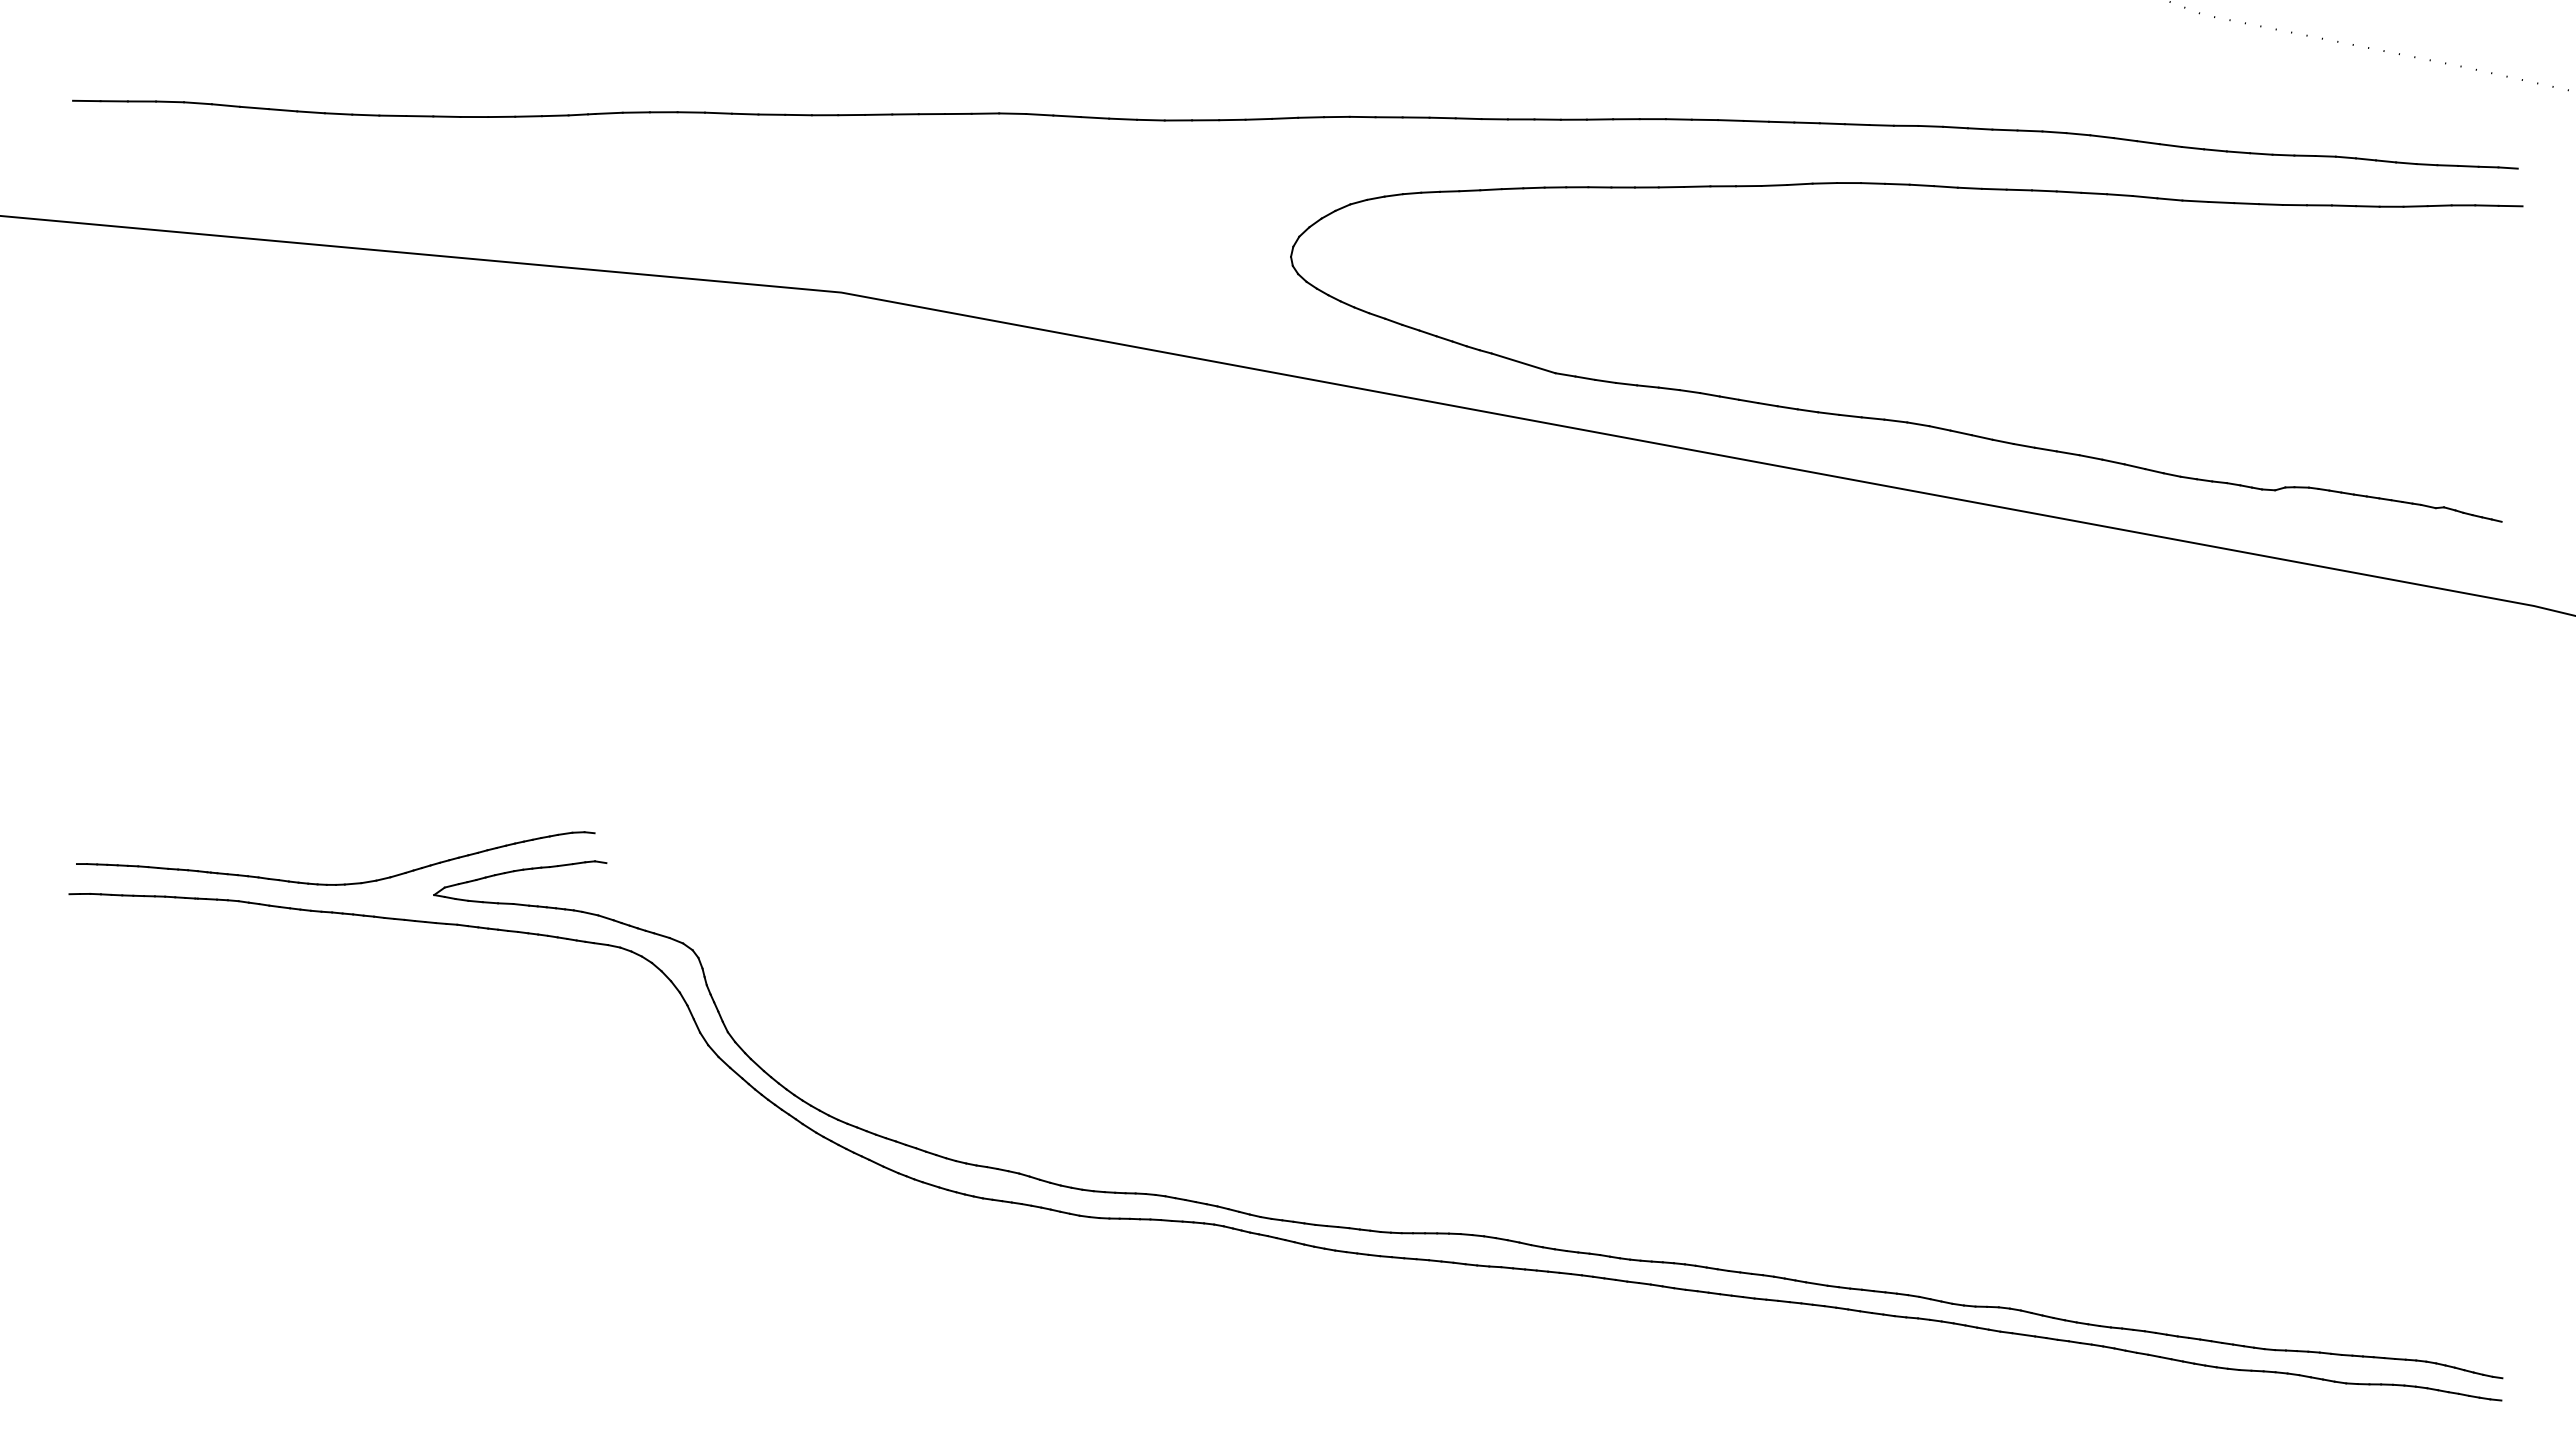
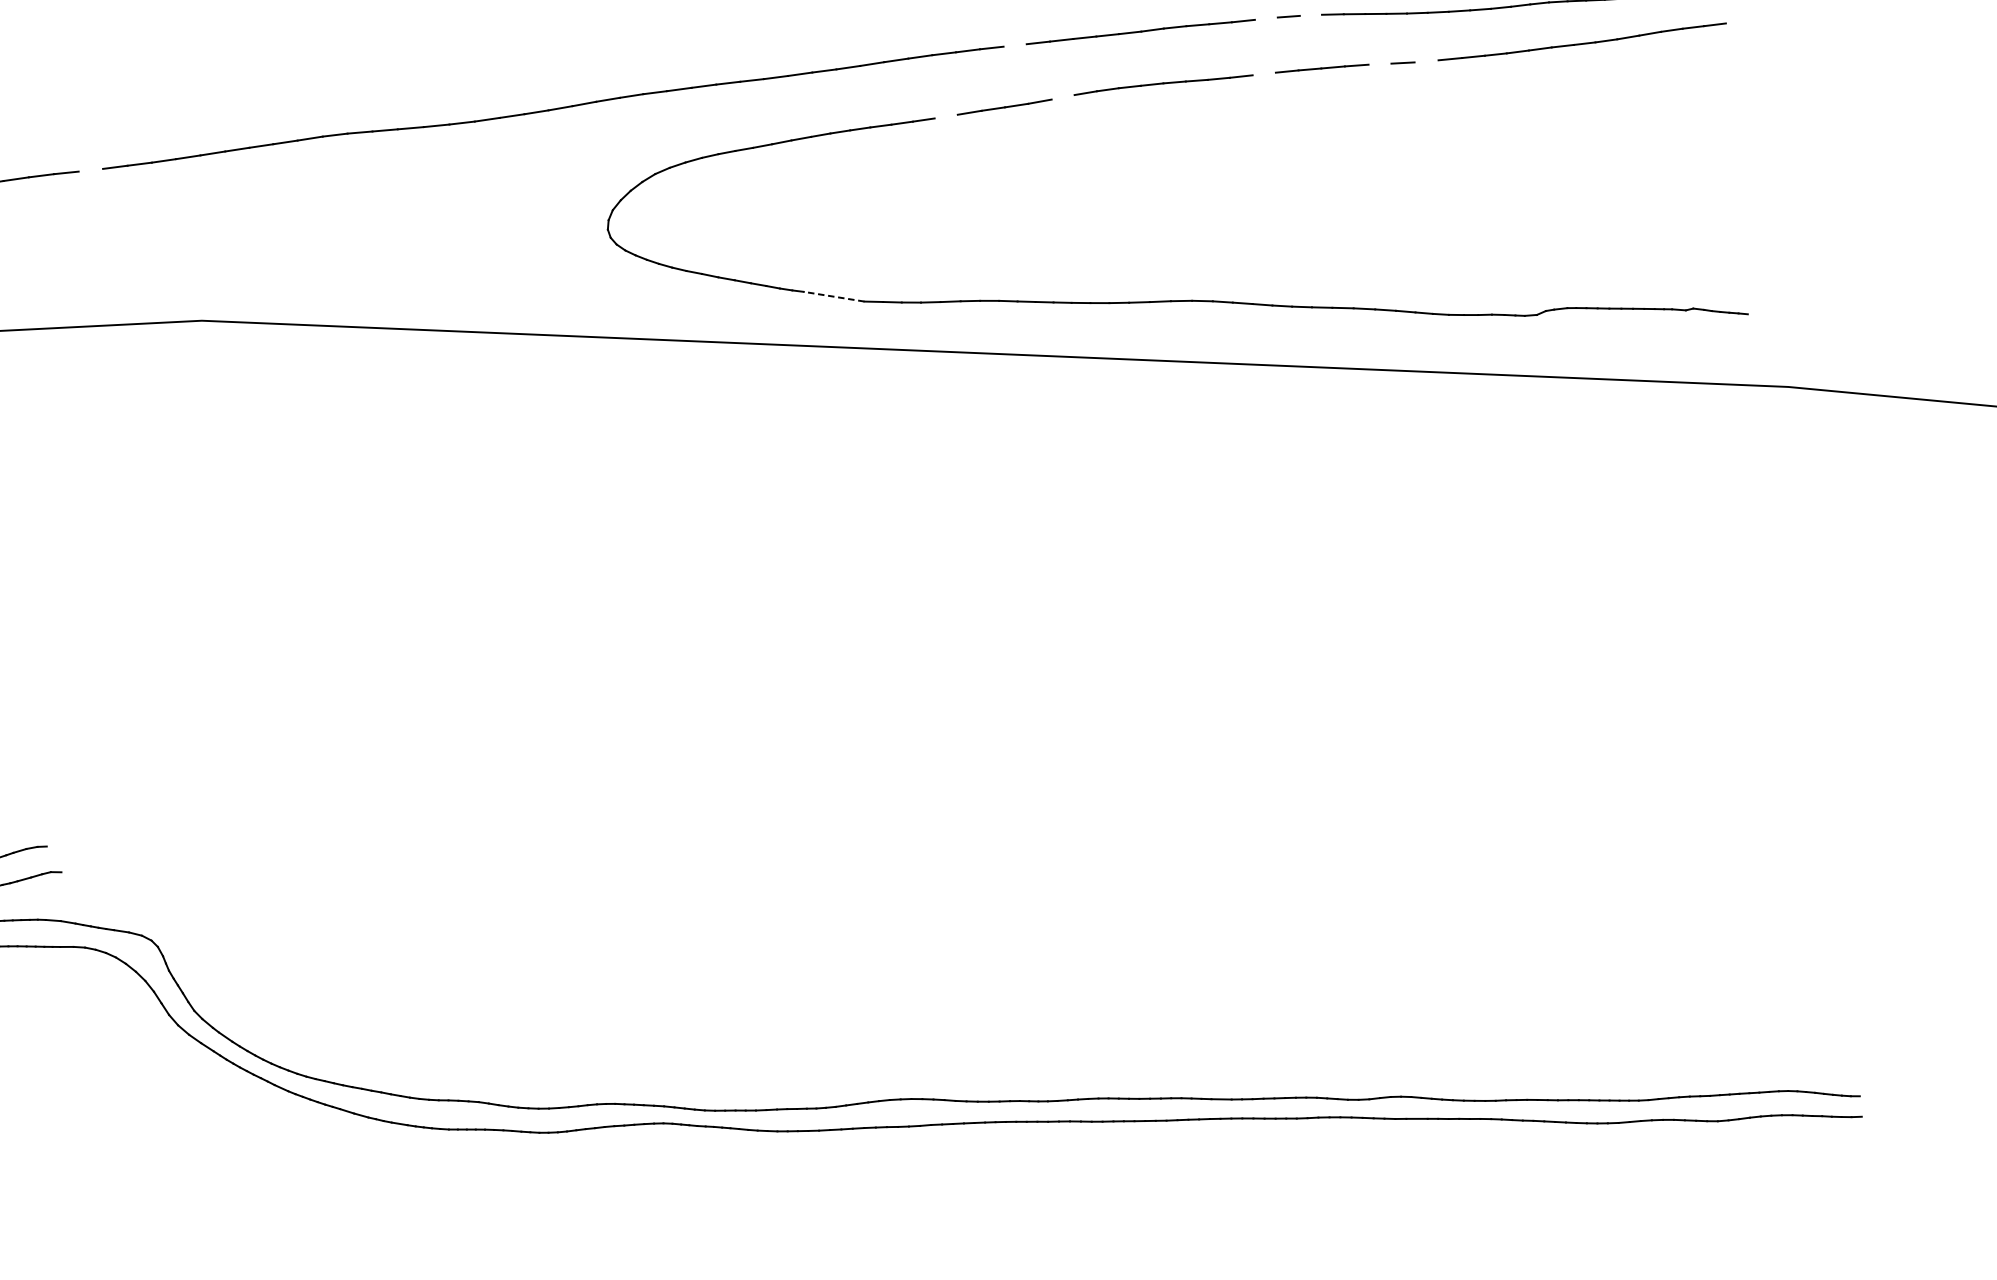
line: (744, 113) -> (90, 169), removed
line: (1755, 120) -> (1014, 44), removed
line: (2029, 130) -> (1265, 18), removed
line: (2078, 134) -> (1311, 15), removed
line: (1799, 184) -> (1062, 97), removed
line: (1671, 186) -> (946, 115), removed
line: (2019, 189) -> (1264, 73), removed
line: (2144, 197) -> (1379, 64), removed
line: (2195, 200) -> (1426, 60), removed
line: (1523, 363) -> (834, 296), solid -> dashed

